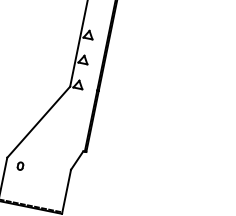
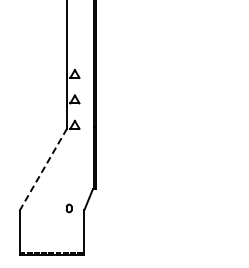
line: (38, 122) -> (43, 170), solid -> dashed
part: (19, 166) -> (68, 208), moved

